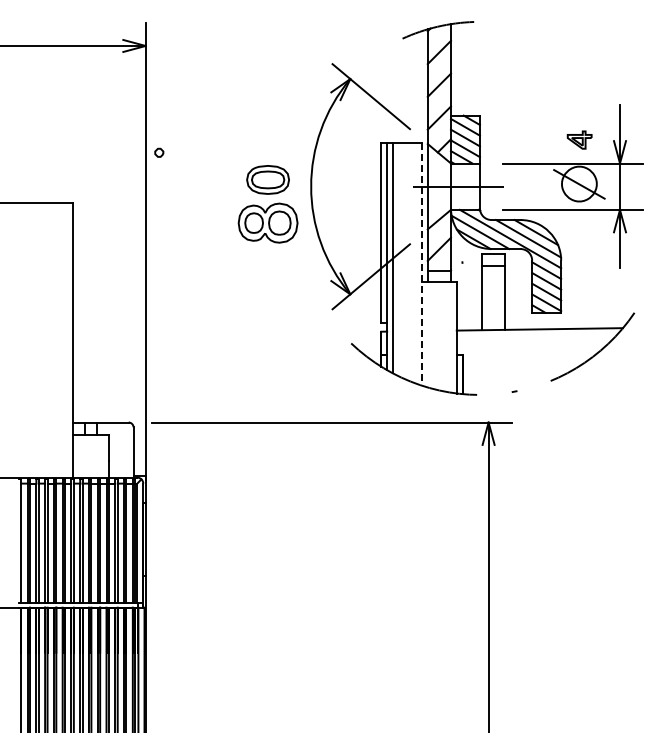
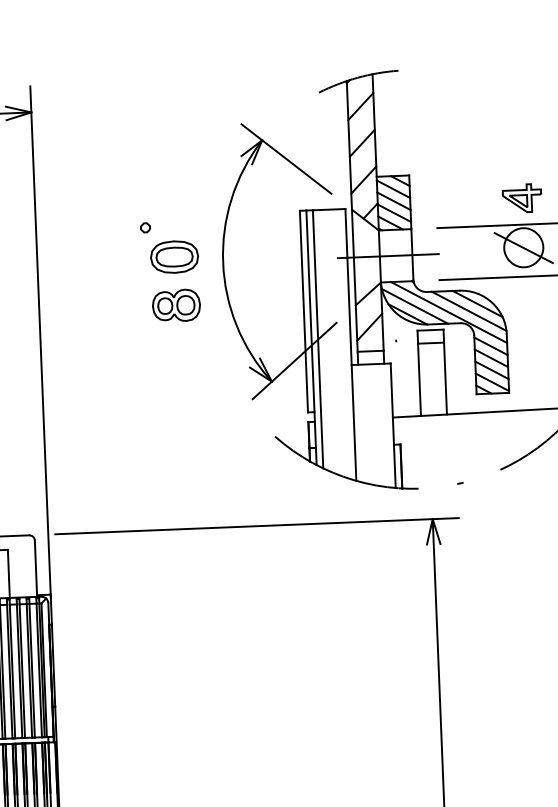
part: (579, 139) -> (521, 197), size x1.43
part: (159, 152) -> (145, 227), moved
part: (267, 223) -> (175, 305), size x0.71
line: (421, 264) -> (350, 345), dashed -> solid

